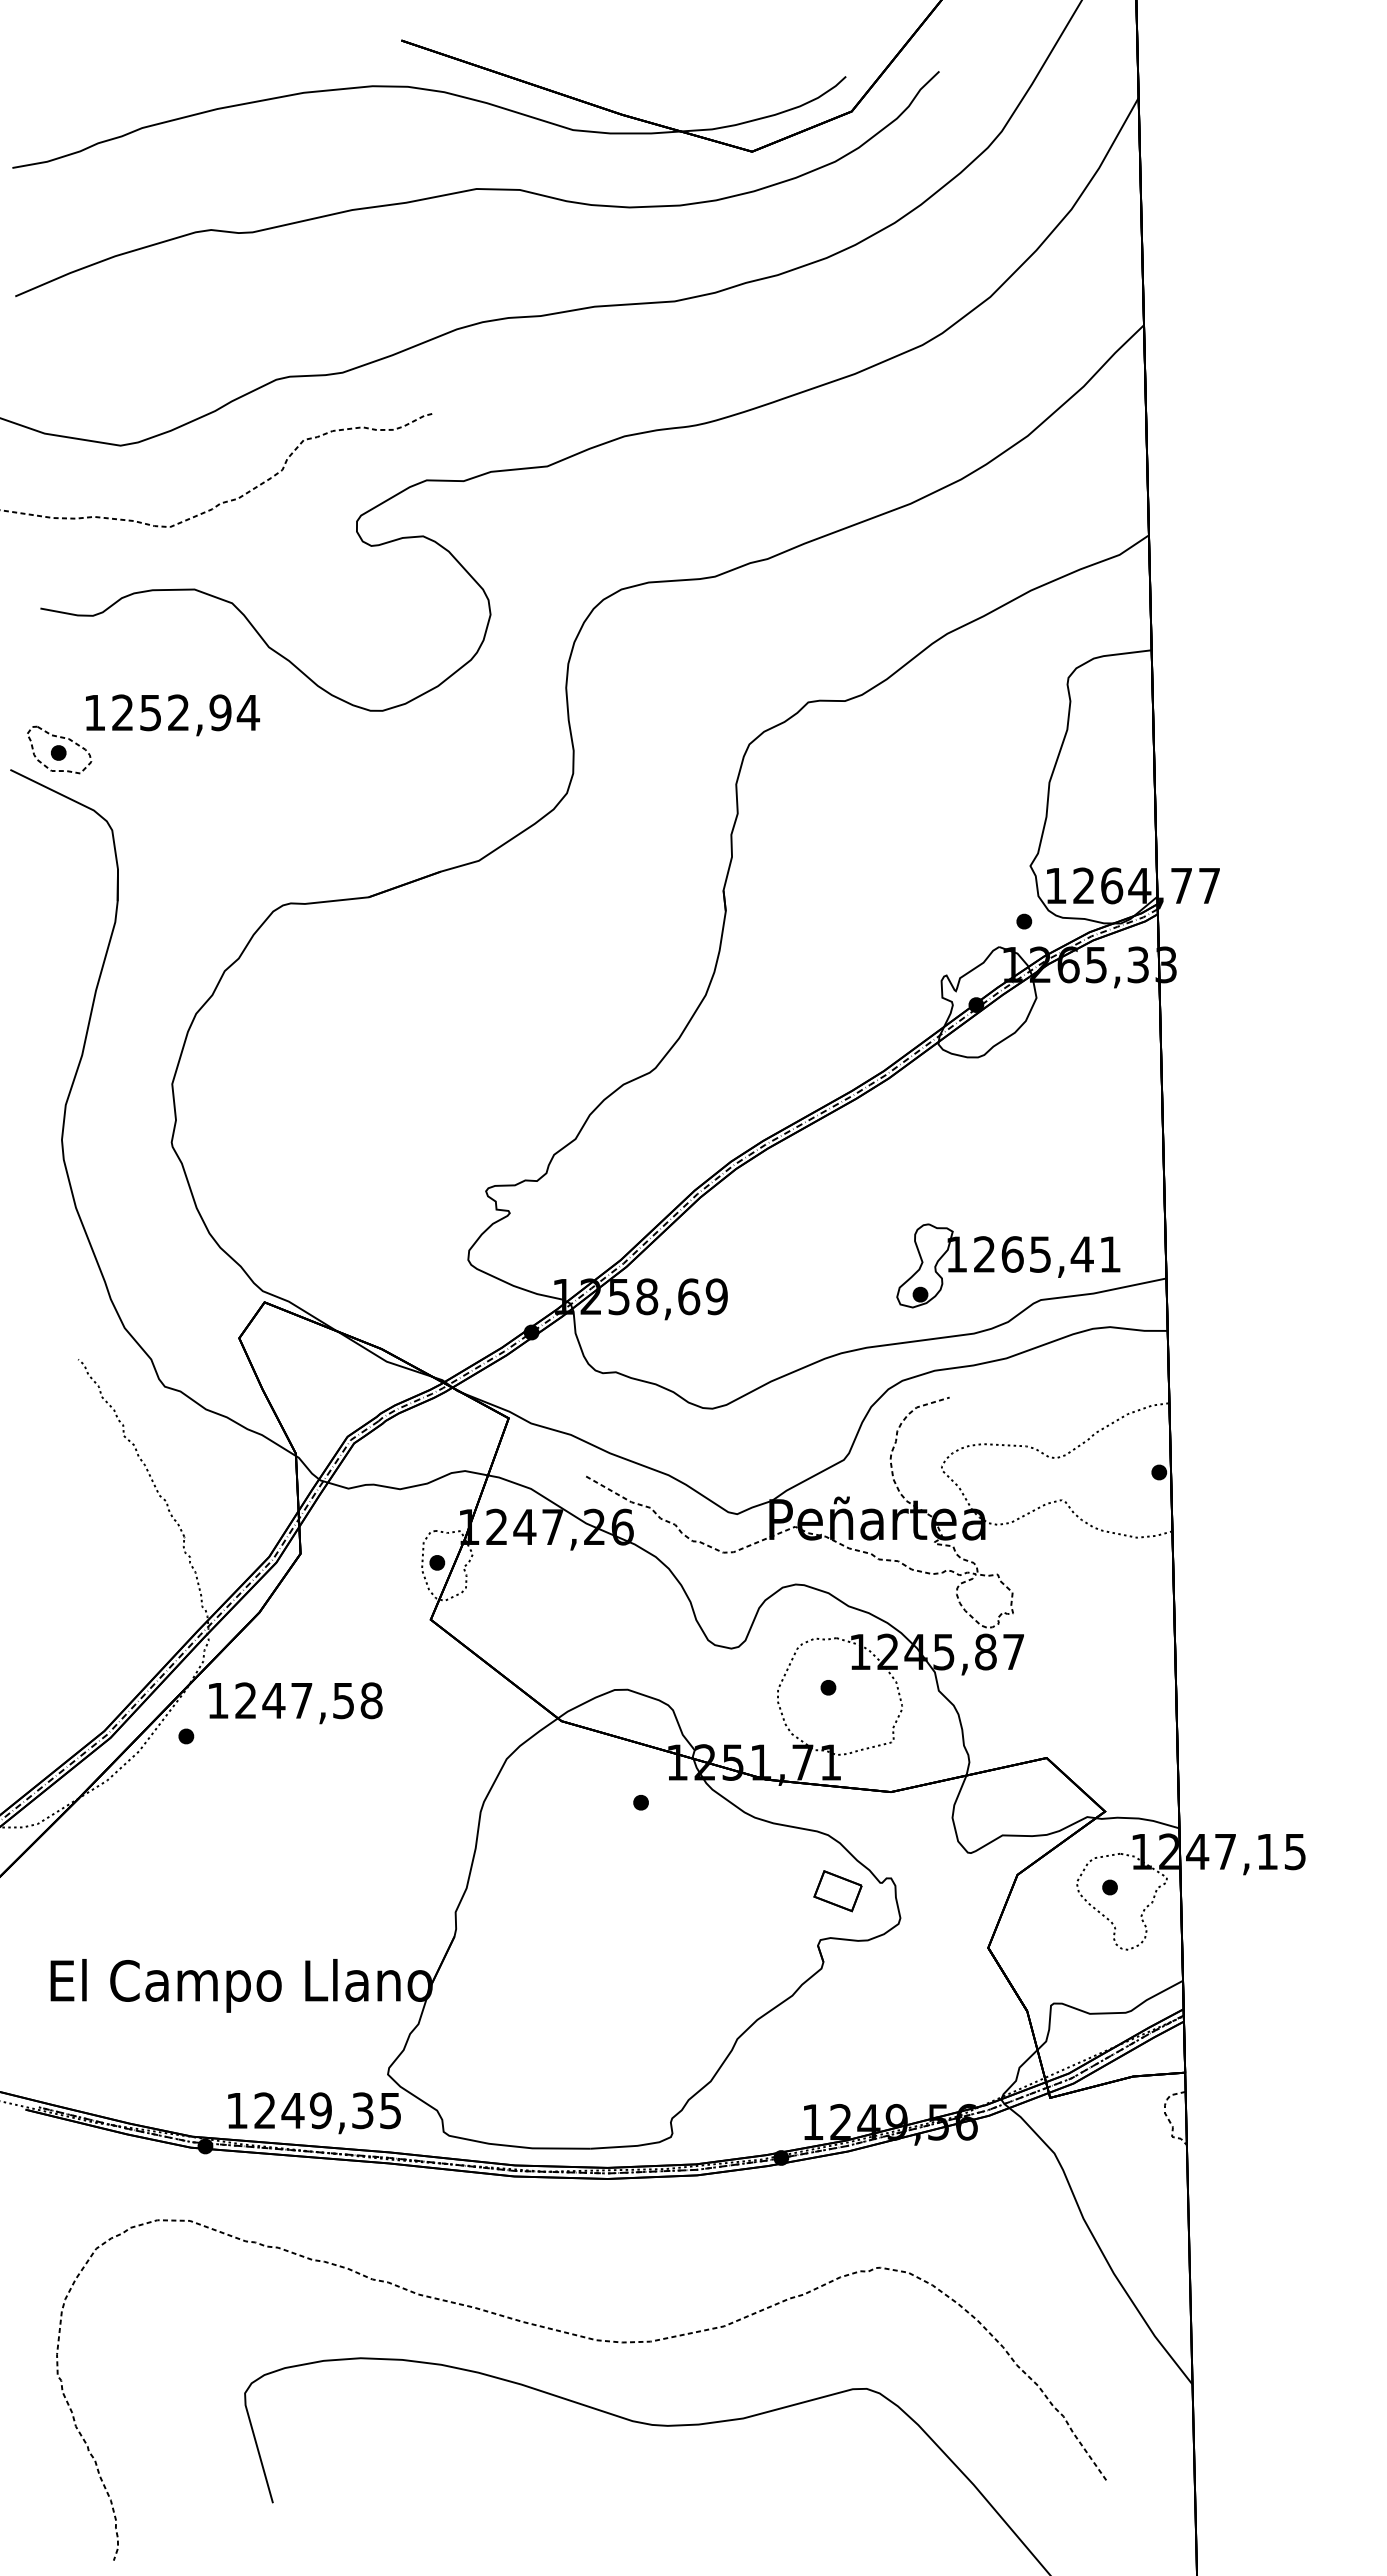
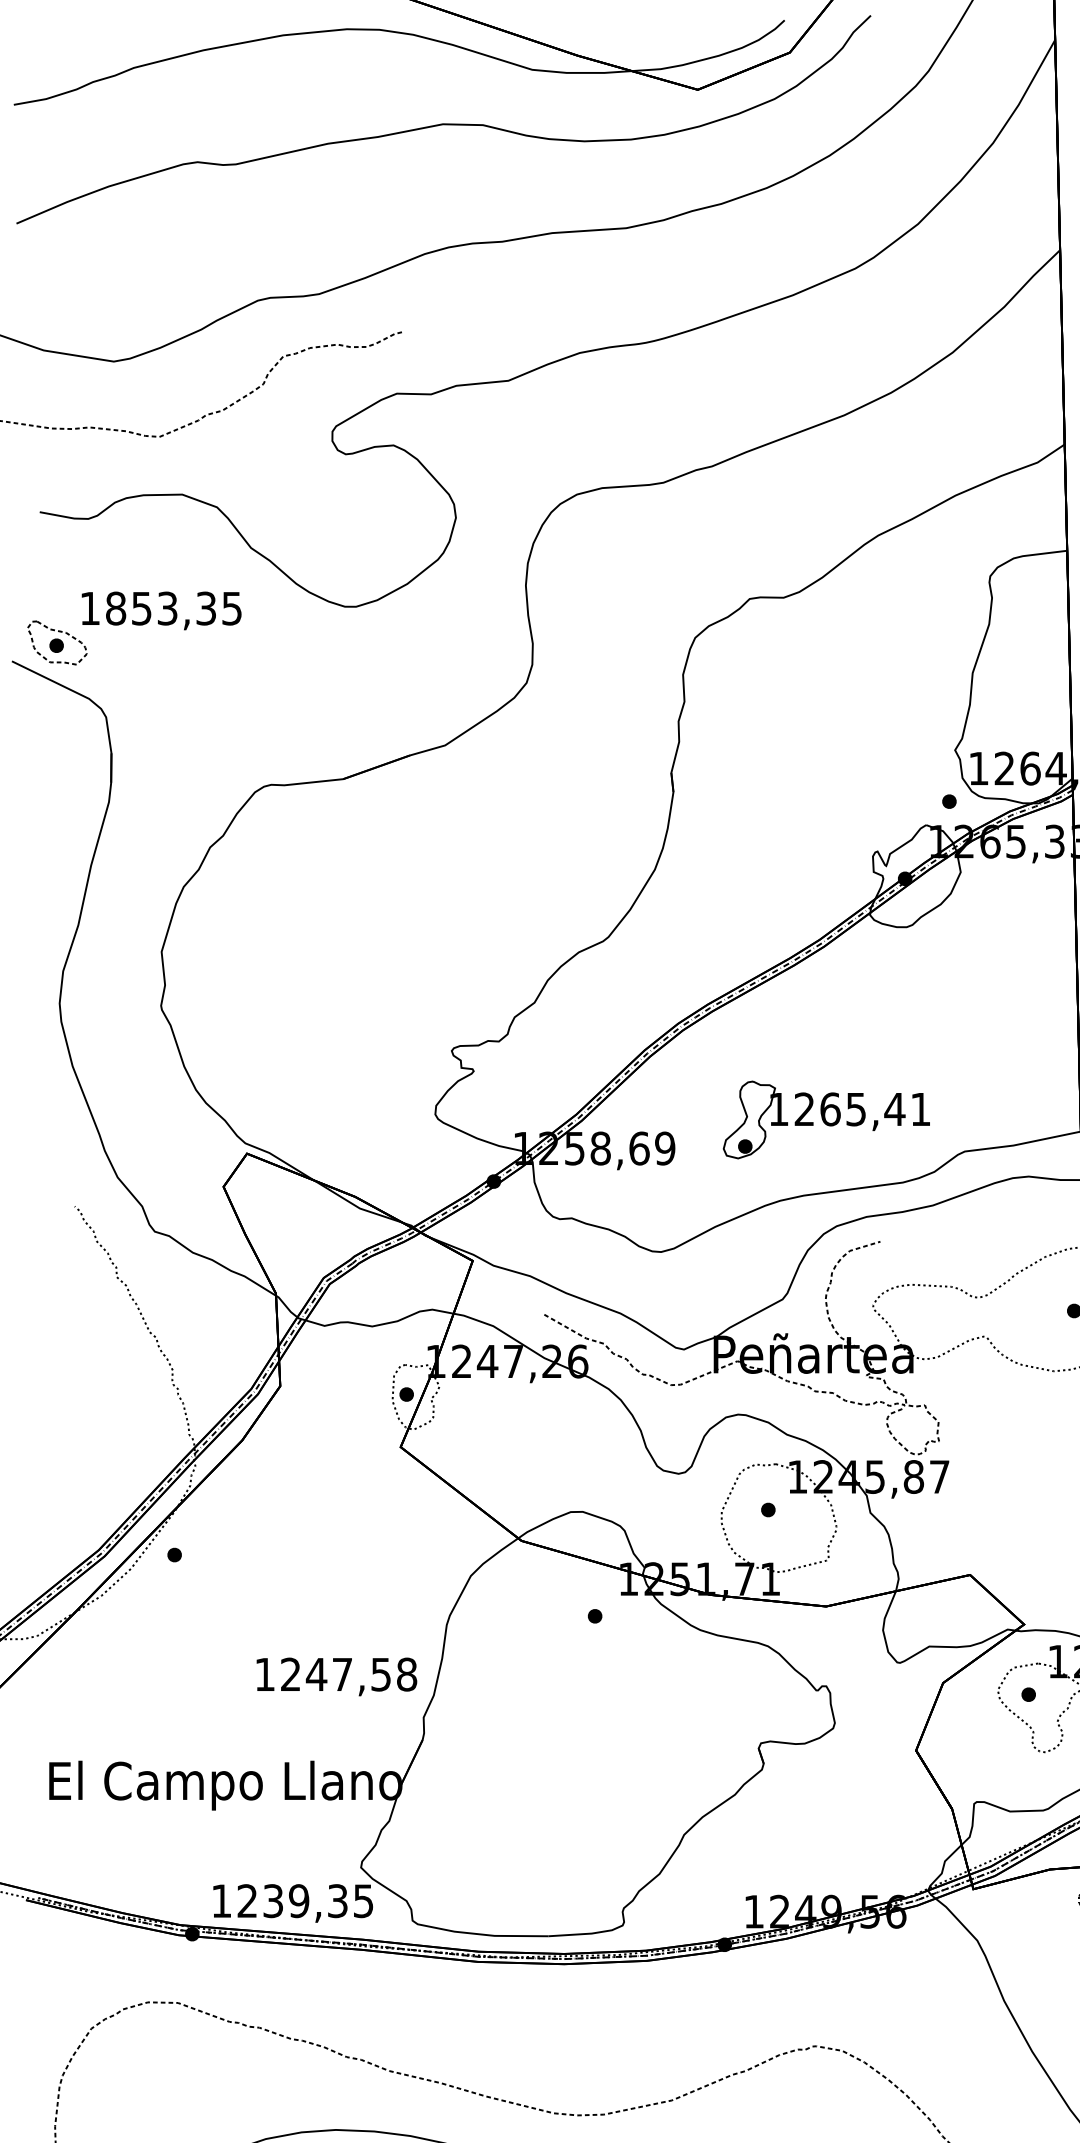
text: (186, 712) -> (174, 608), 1252,94 -> 1853,35
part: (1008, 1265) -> (826, 1119), moved
text: (295, 1703) -> (336, 1677), moved
part: (837, 1891) -> (776, 1698), removed
text: (292, 2110) -> (272, 1900), 1249,35 -> 1239,35

